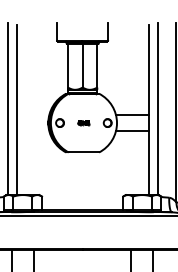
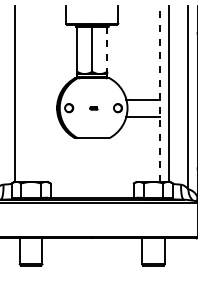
line: (97, 65) -> (107, 49), solid -> dashed
line: (16, 109) -> (24, 94), removed
line: (149, 110) -> (160, 95), solid -> dashed
part: (83, 123) -> (93, 108), size x0.6

